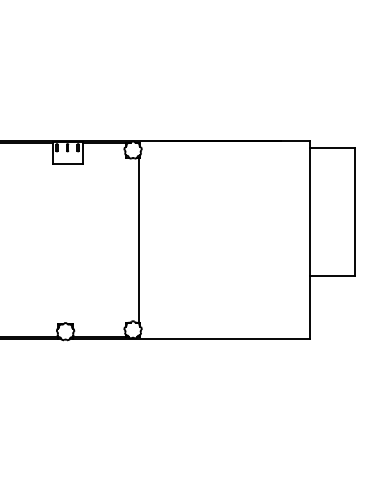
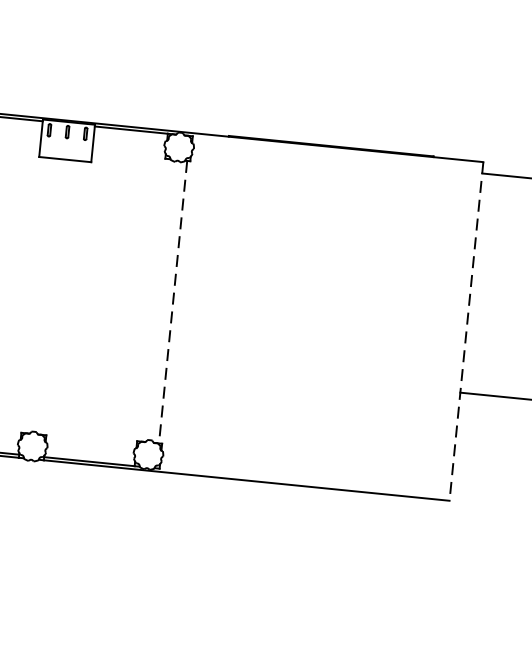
line: (138, 240) -> (172, 302), solid -> dashed
line: (310, 240) -> (467, 332), solid -> dashed

